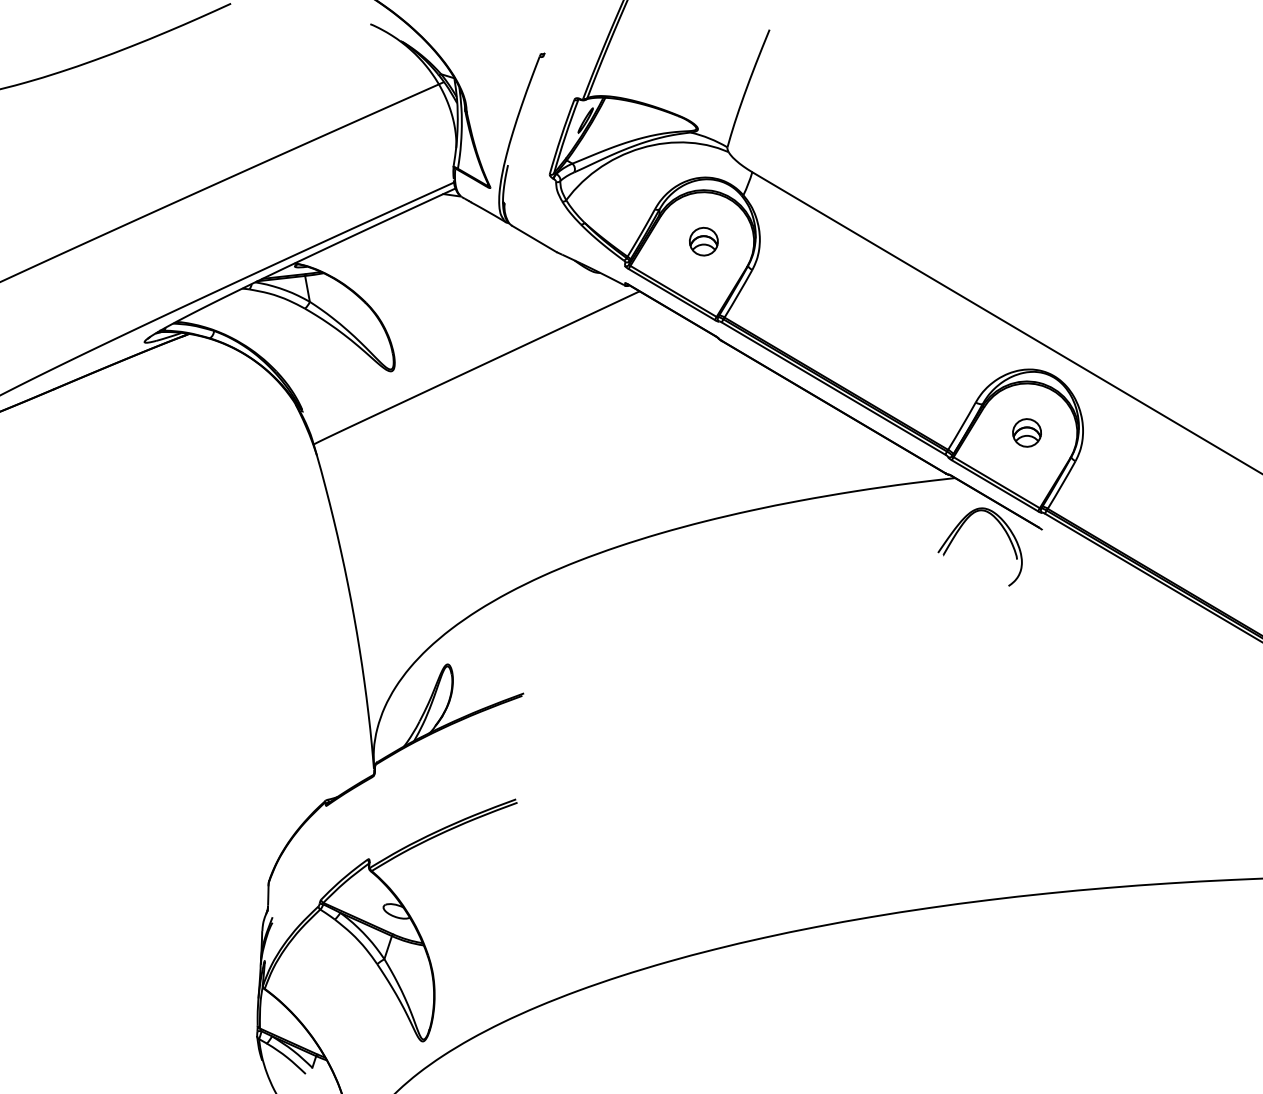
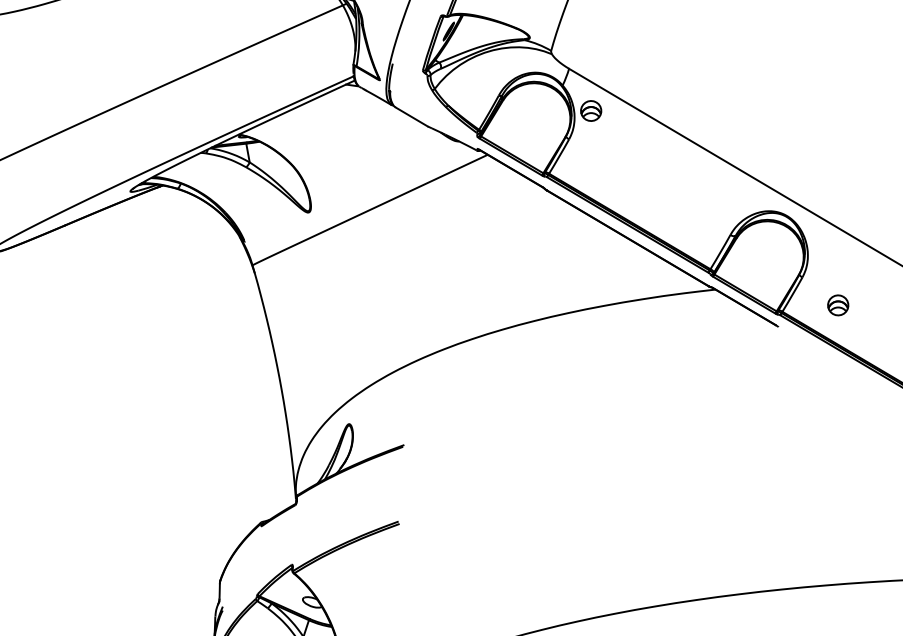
part: (703, 241) -> (590, 110), moved
part: (1026, 432) -> (837, 305), moved
part: (958, 532) -> (717, 328), removed

